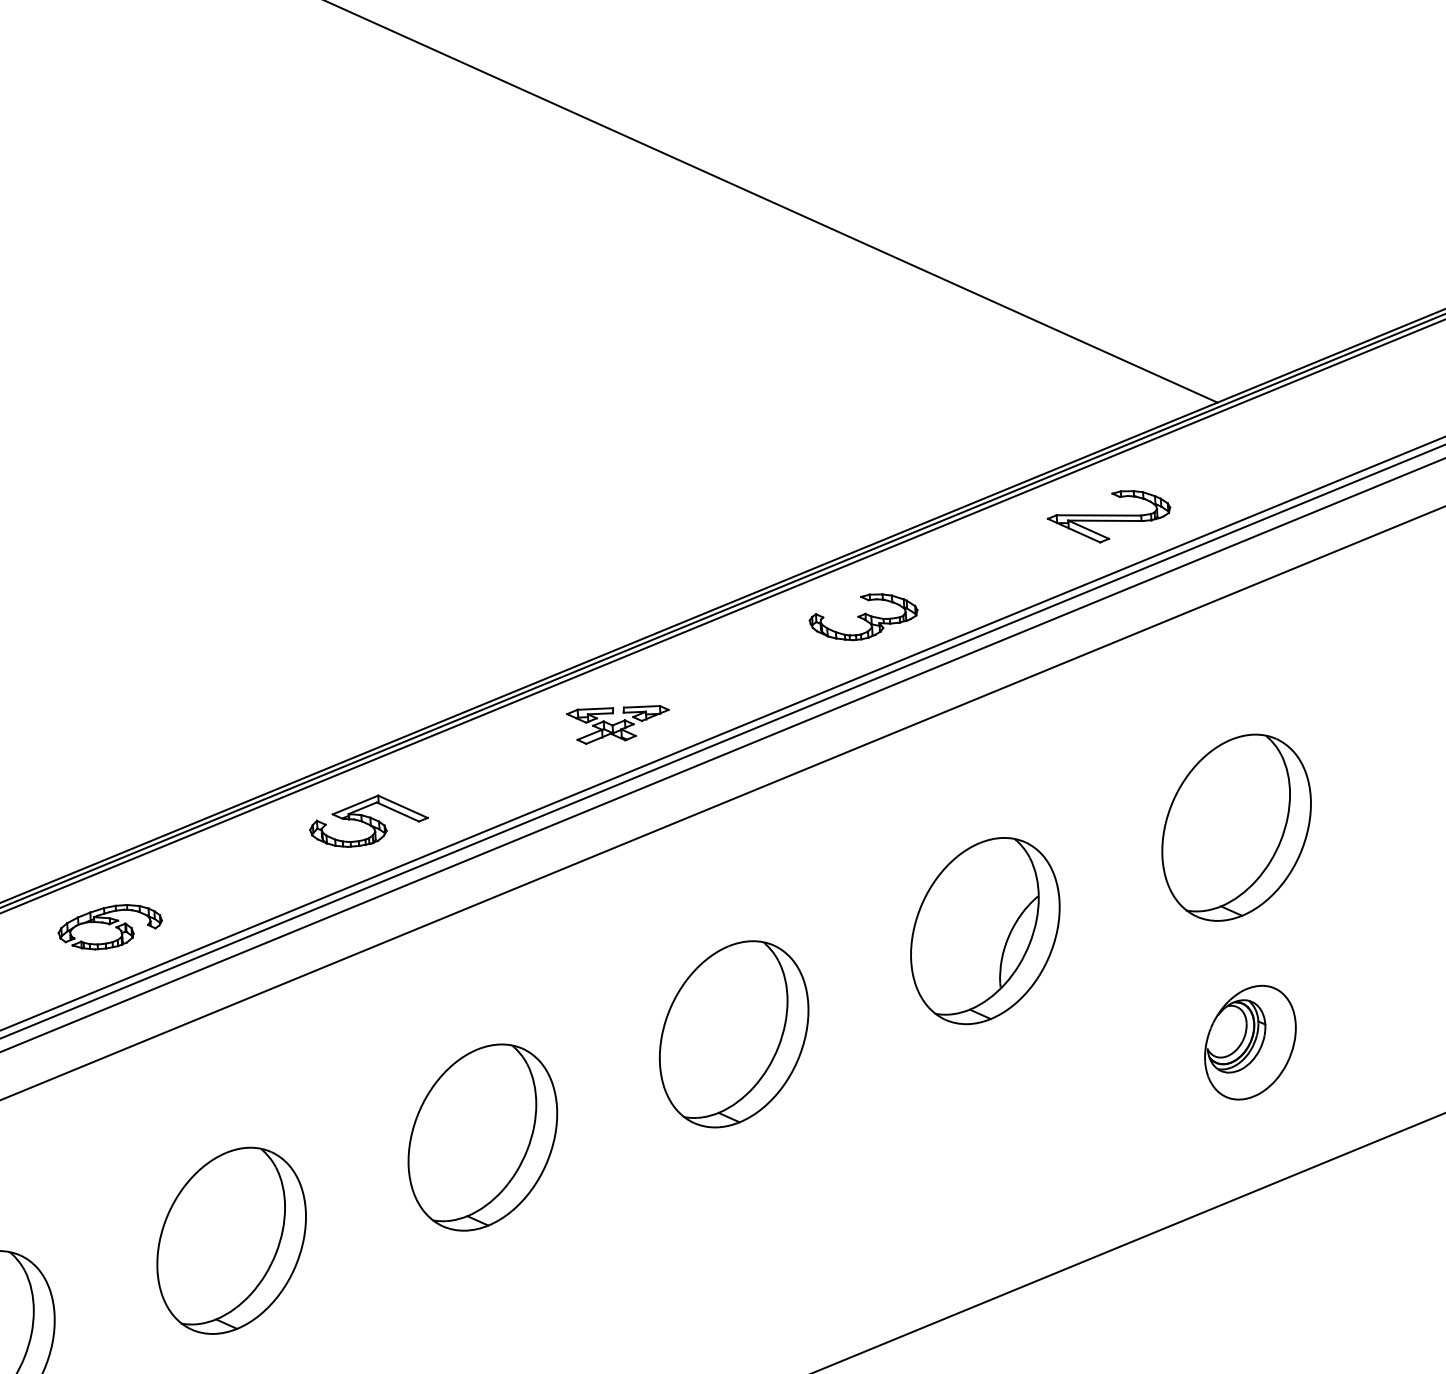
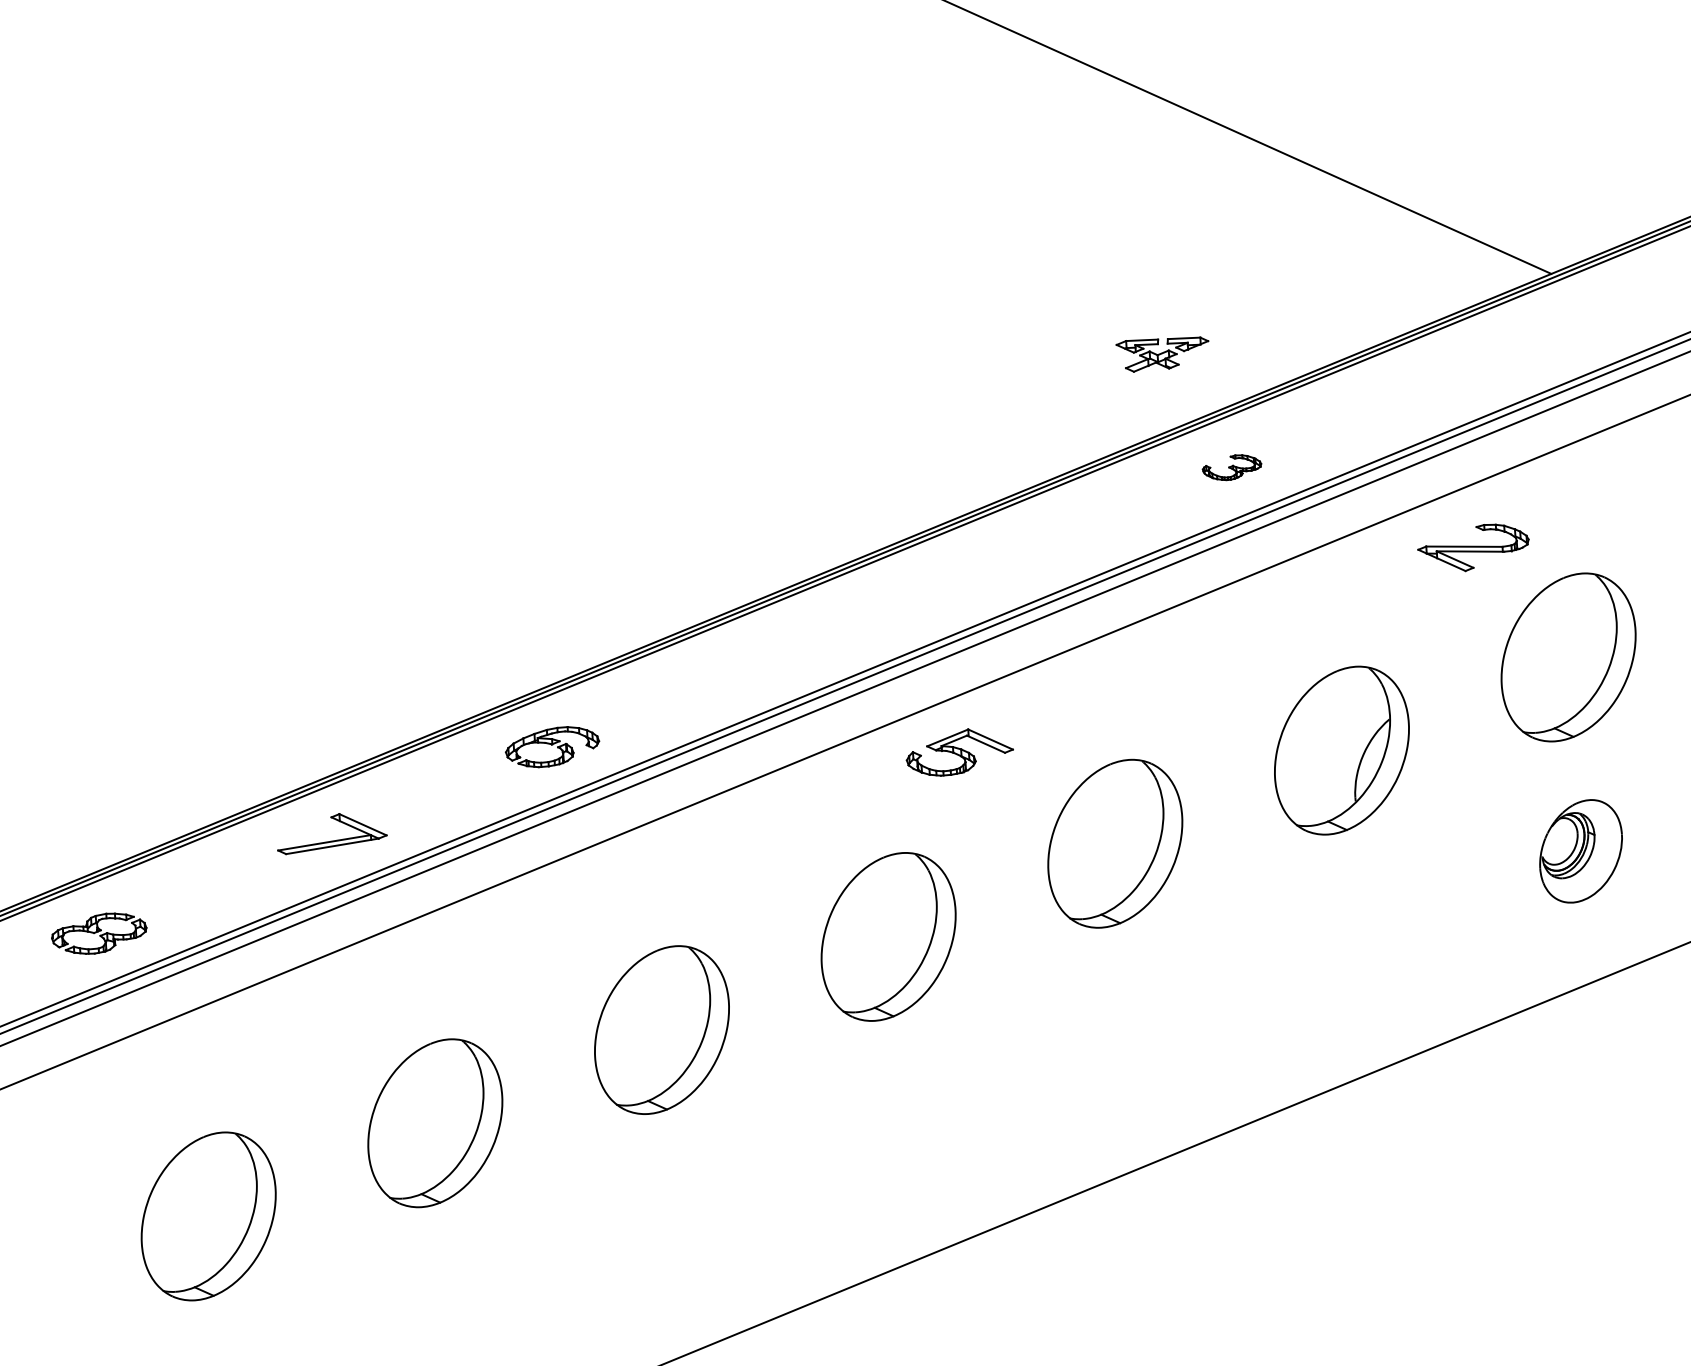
part: (1109, 516) -> (1473, 547), moved
part: (862, 617) -> (1231, 467), size x0.6
part: (617, 724) -> (1162, 354), moved
part: (368, 821) -> (959, 752), moved

